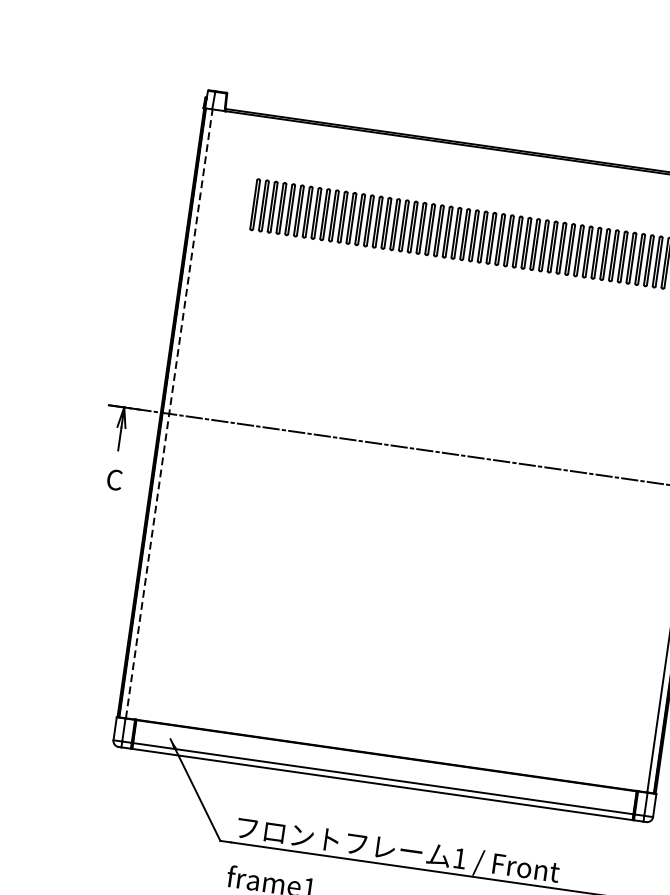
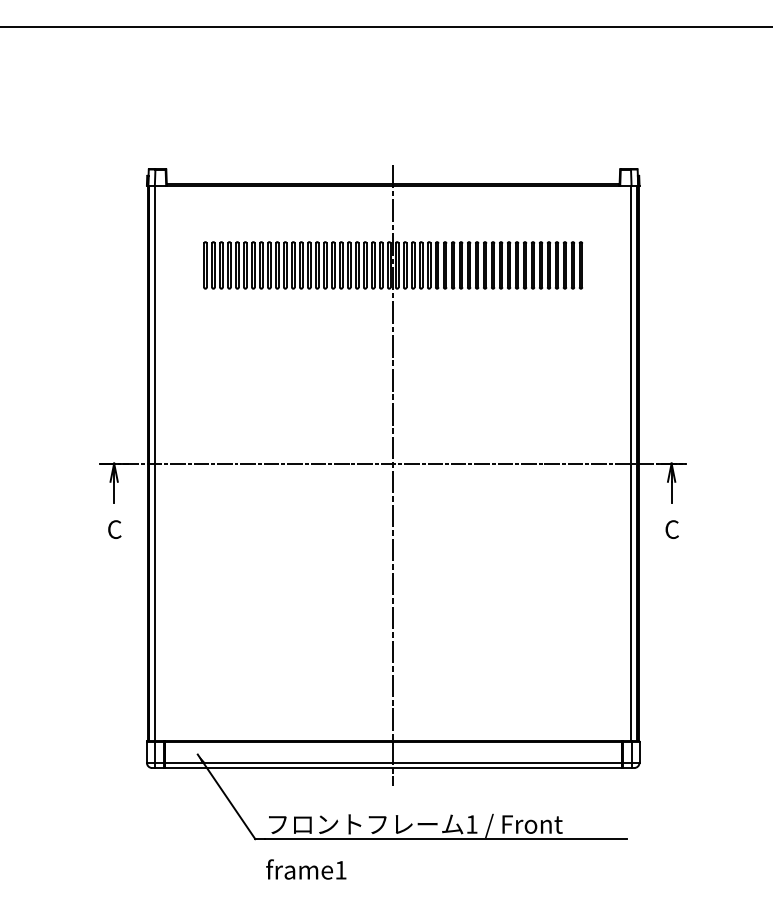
line: (169, 413) -> (155, 463), dashed -> solid
line: (428, 464) -> (393, 475), added

